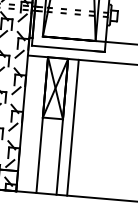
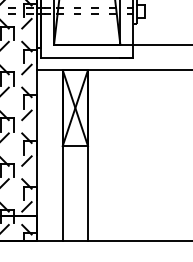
line: (73, 127) -> (101, 155), removed

